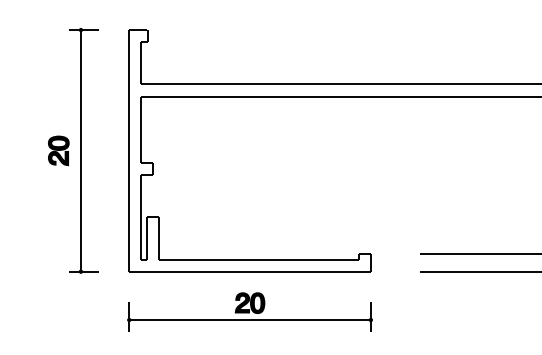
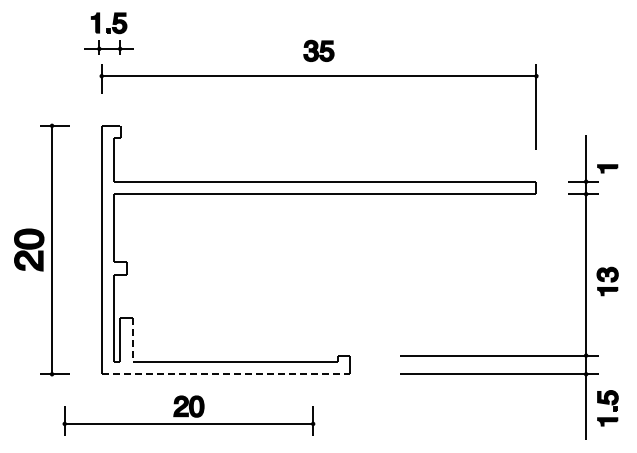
part: (58, 150) -> (29, 249), size x1.4
line: (159, 238) -> (132, 340), solid -> dashed
line: (250, 271) -> (226, 374), solid -> dashed
part: (249, 311) -> (188, 415), moved

